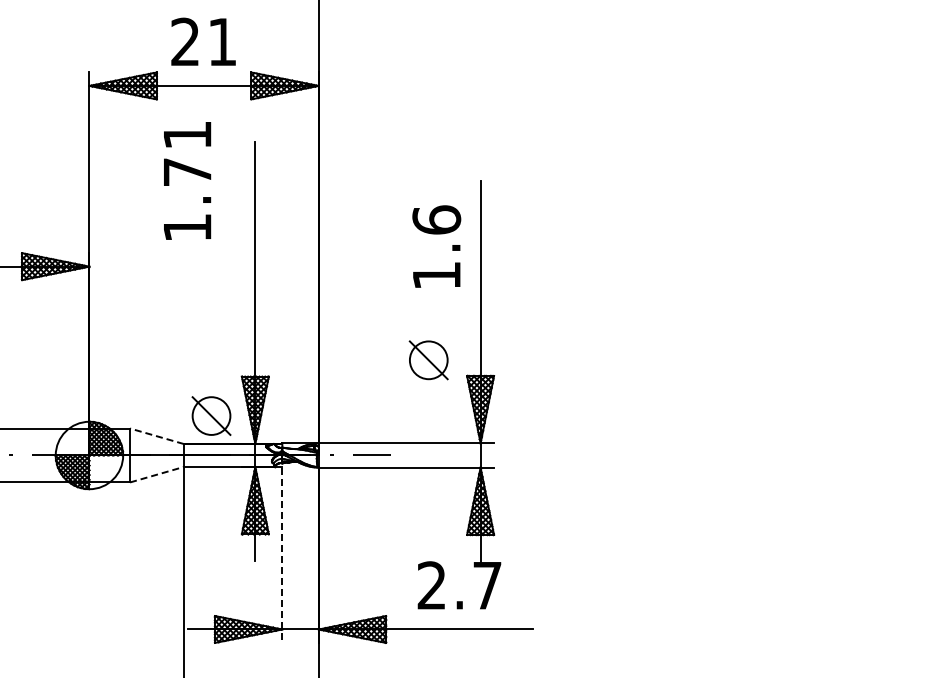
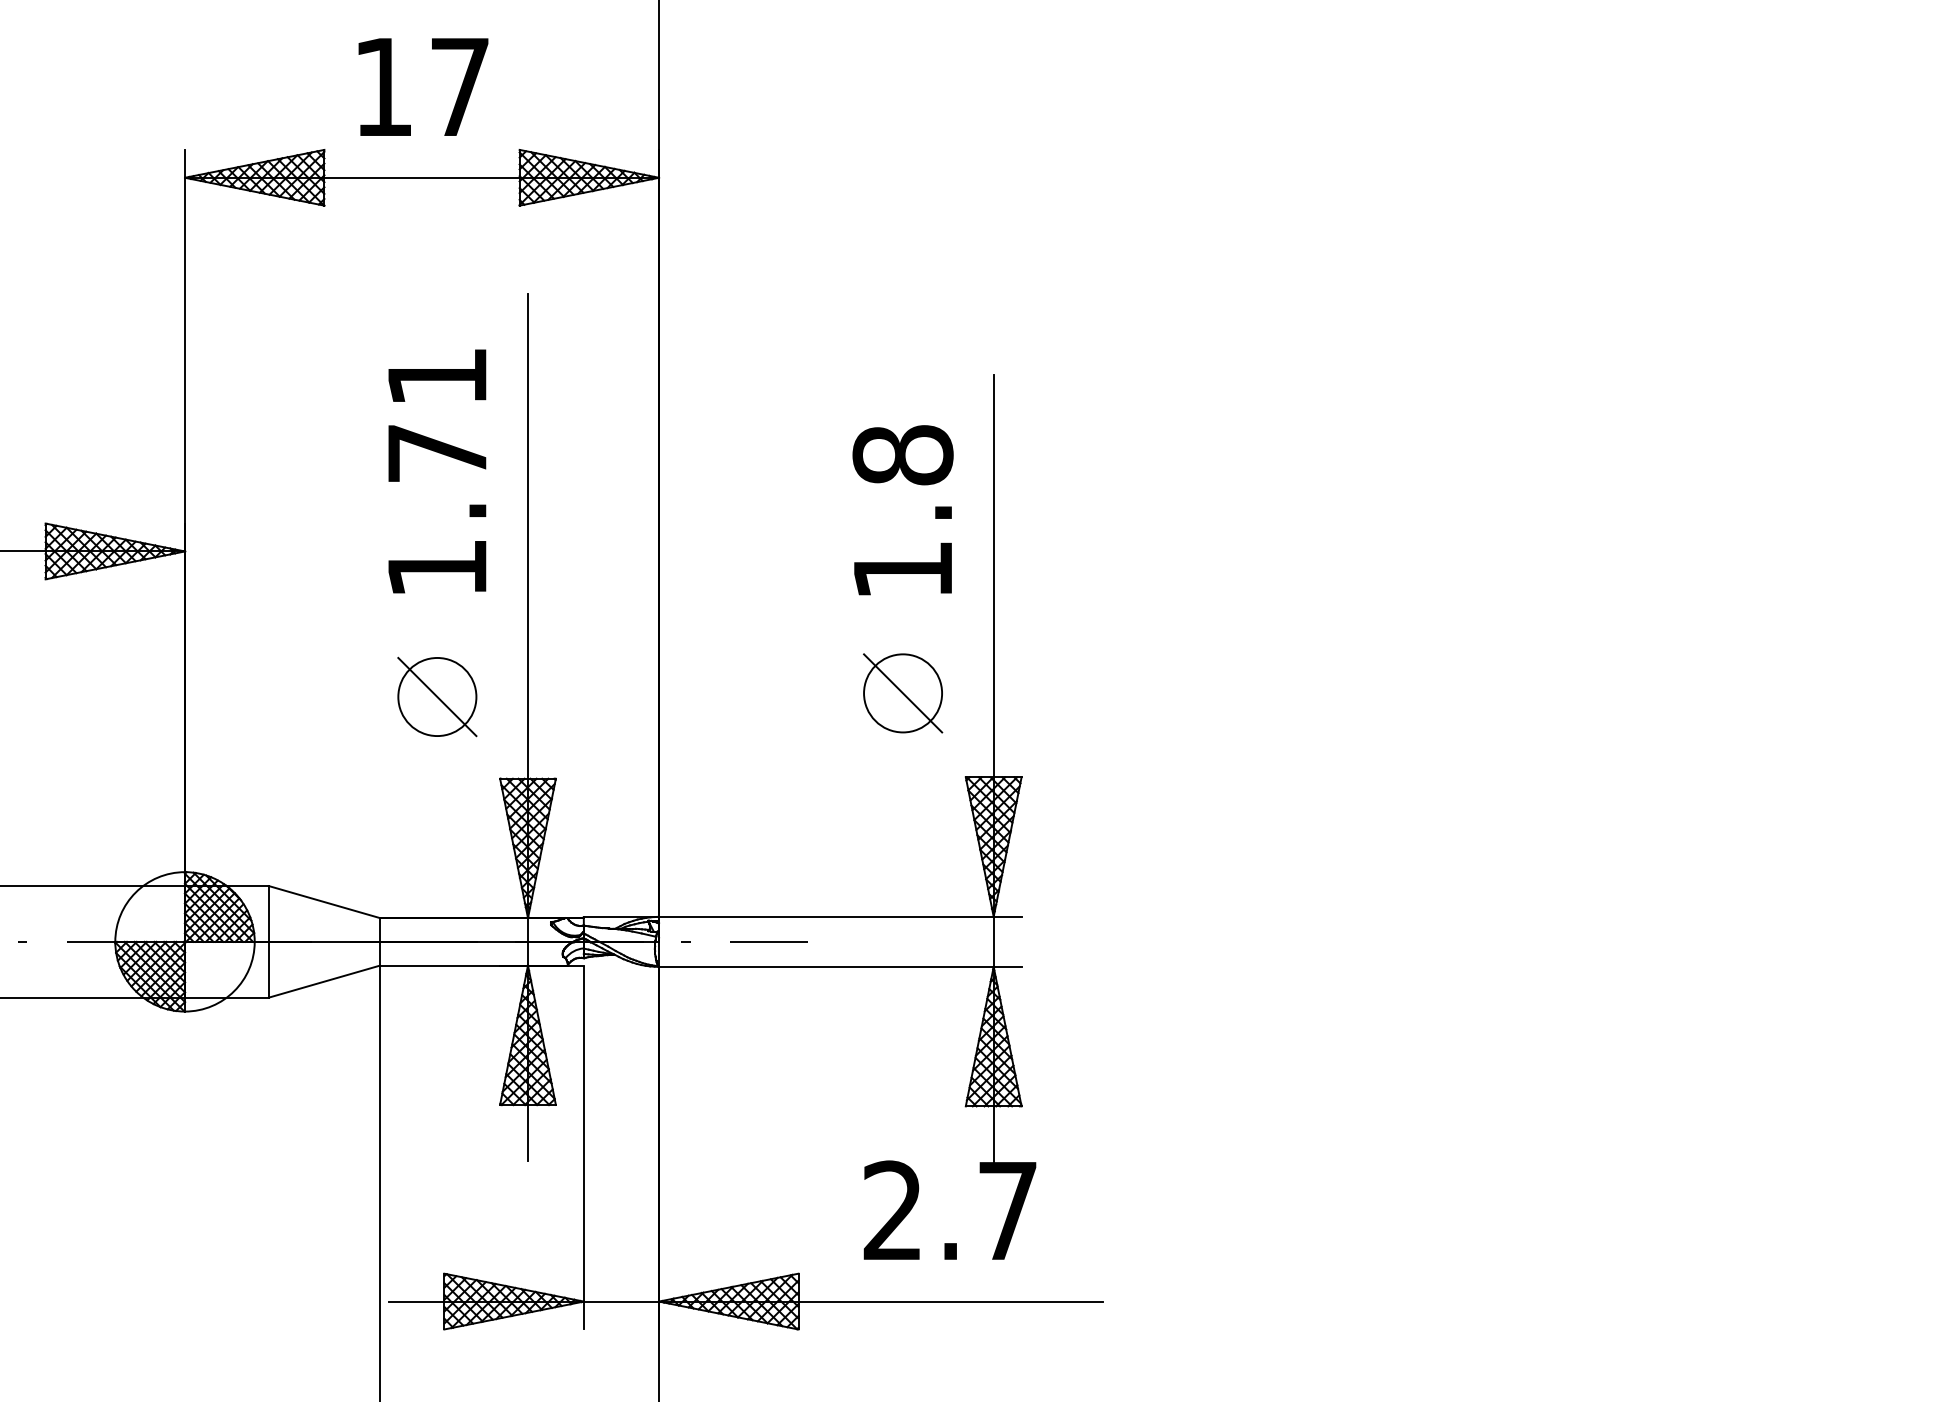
text: (203, 41) -> (420, 85), 21 -> 17
text: (187, 180) -> (437, 470), moved
text: (436, 219) -> (902, 453), 1.6 -> 1.8
part: (428, 360) -> (902, 693), moved
part: (211, 415) -> (437, 695), moved
line: (156, 436) -> (323, 902), dashed -> solid
line: (157, 474) -> (325, 981), dashed -> solid
line: (282, 555) -> (584, 1148), dashed -> solid

